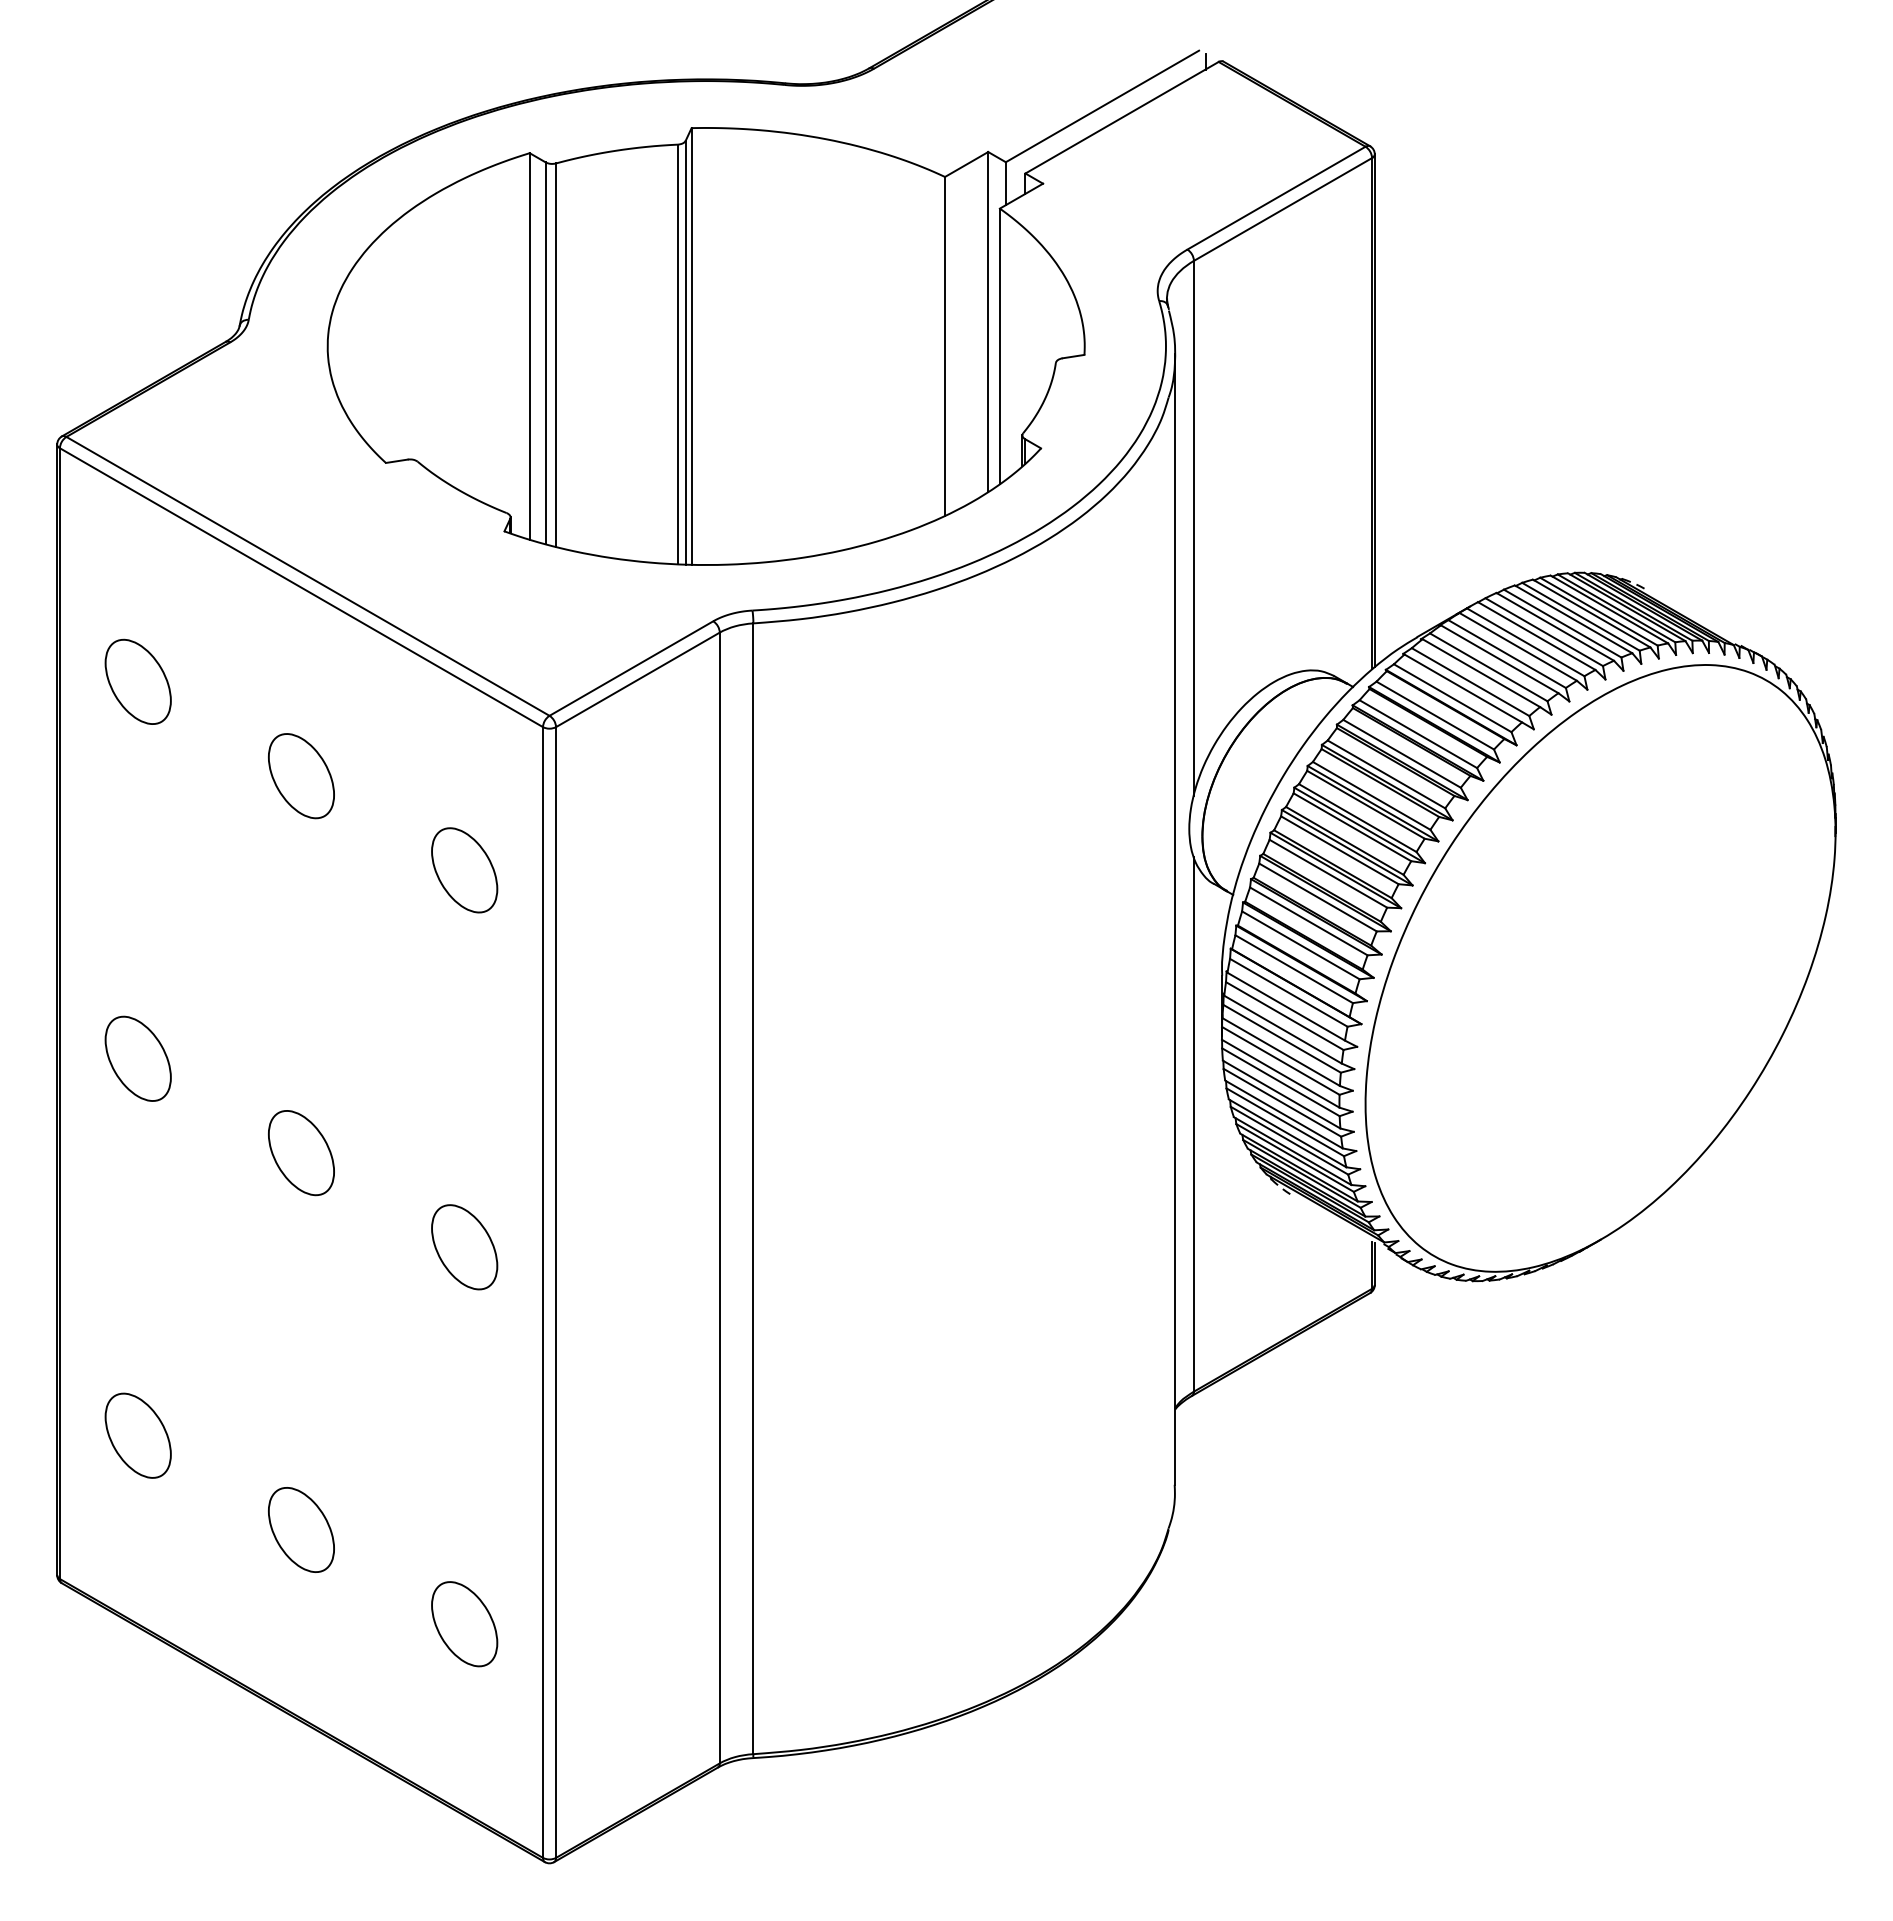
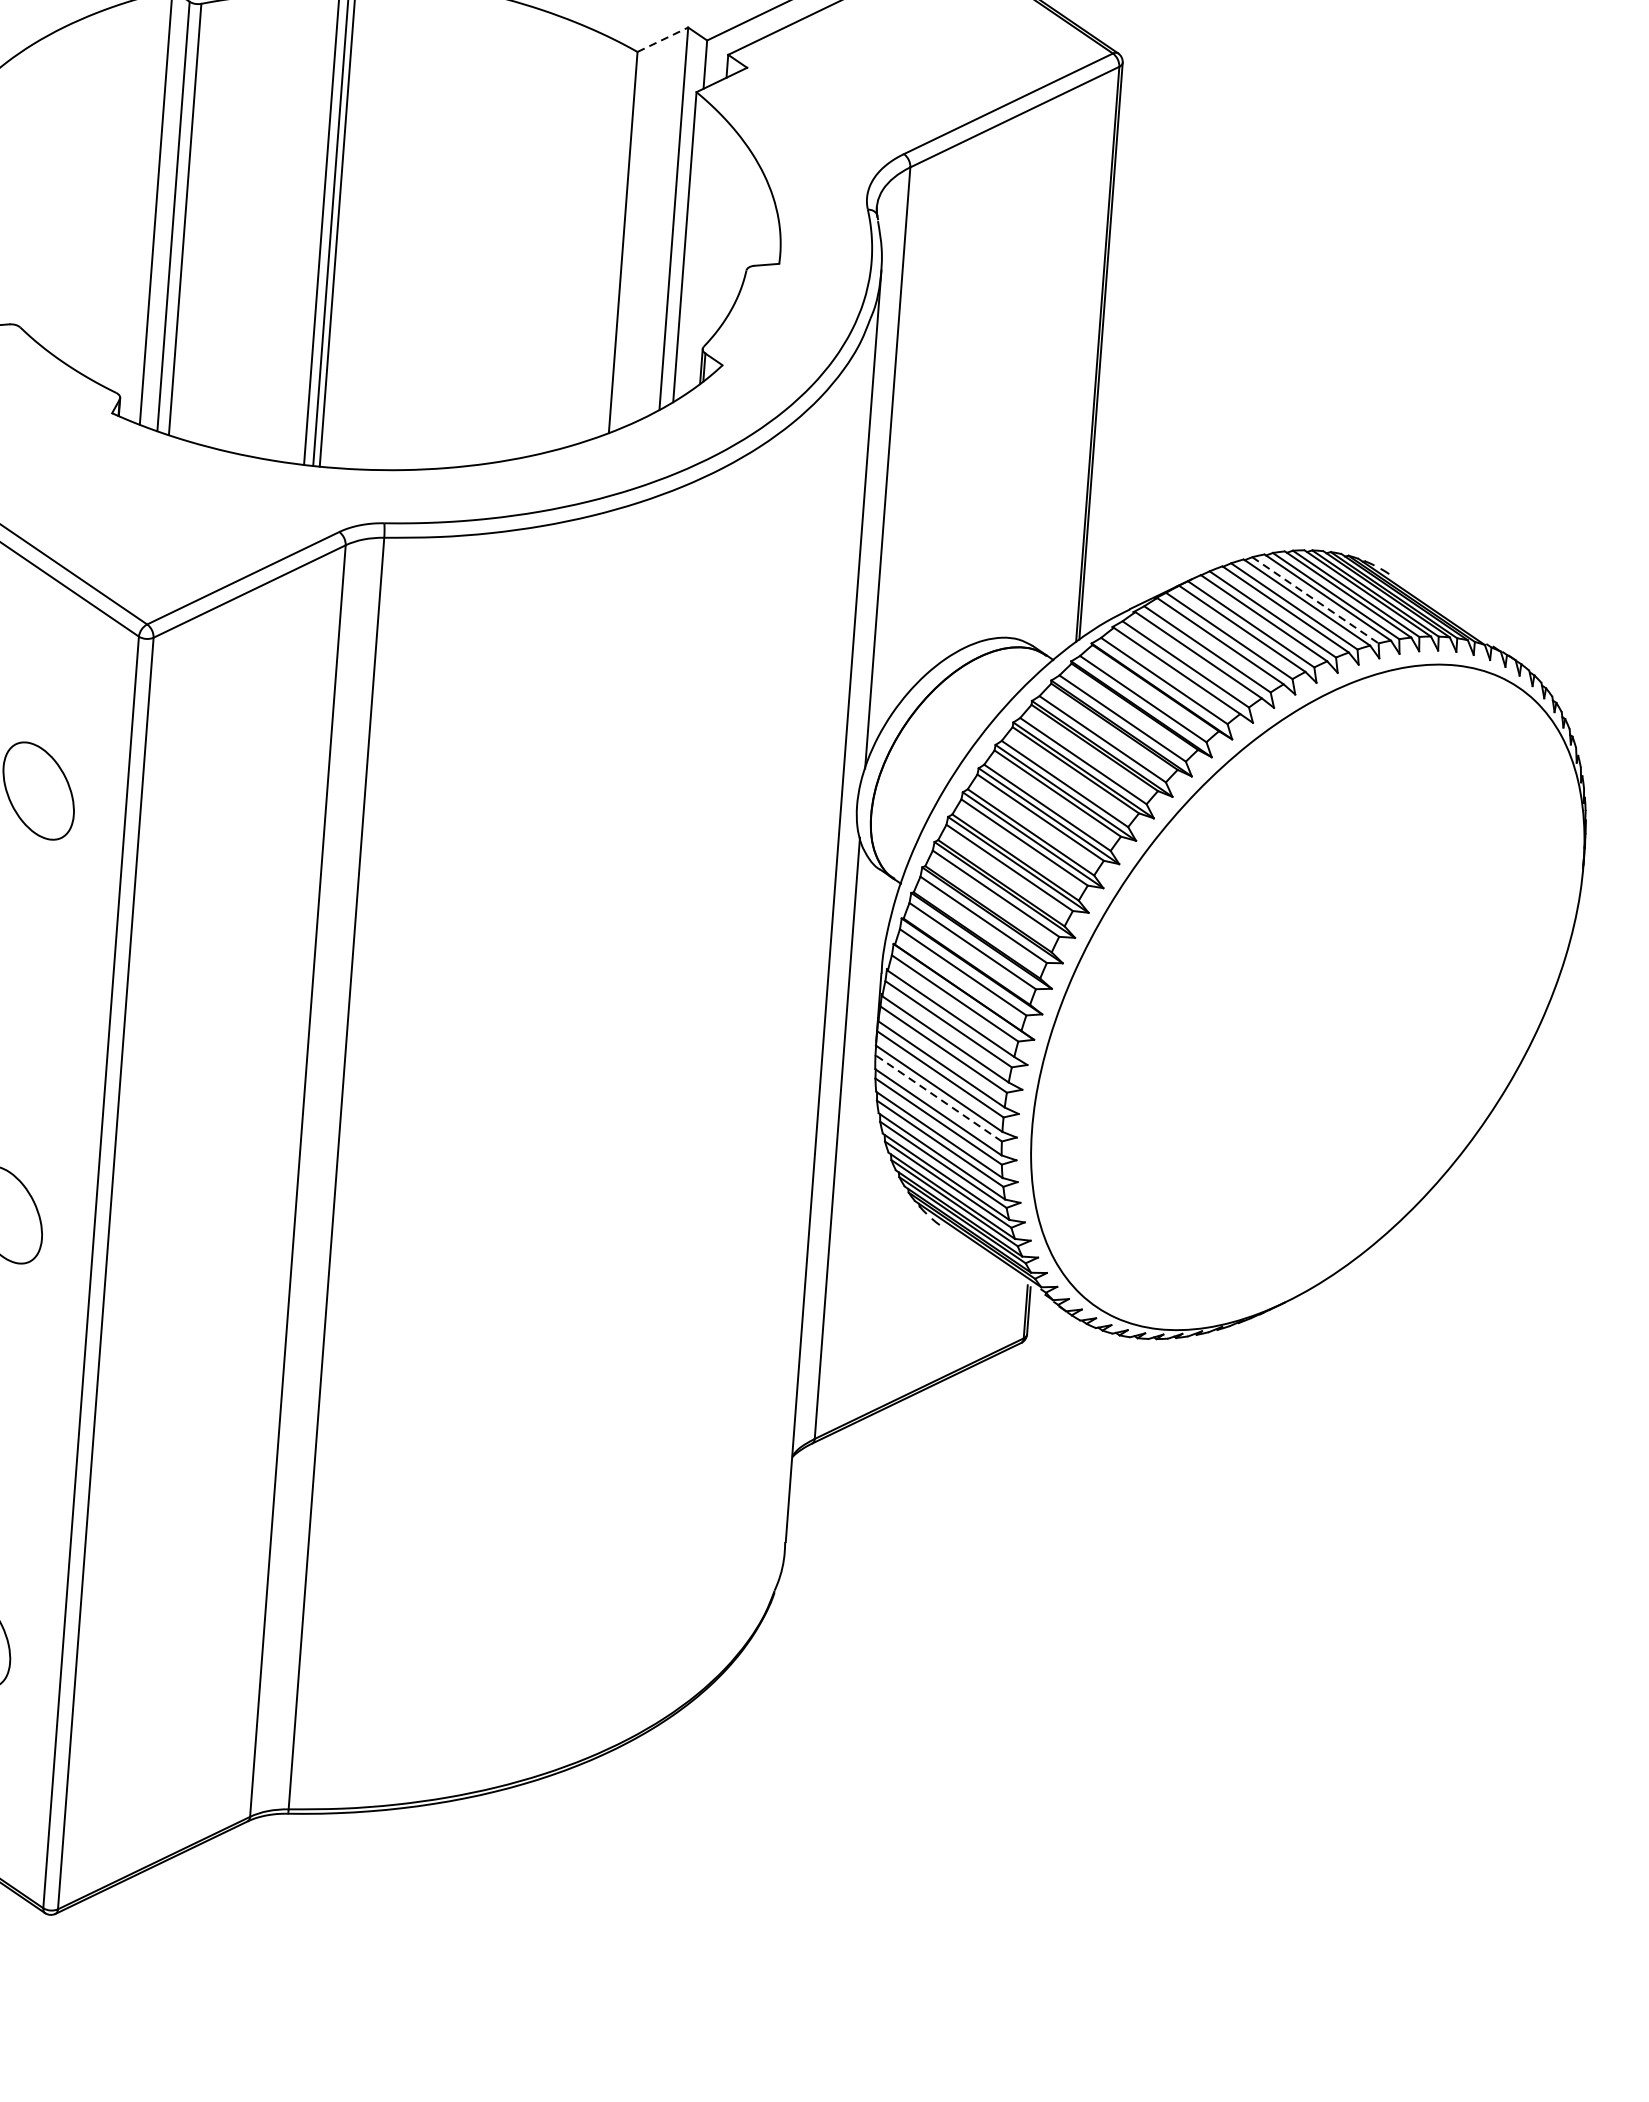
line: (966, 164) -> (662, 39), solid -> dashed
line: (1580, 616) -> (1314, 599), solid -> dashed
line: (1280, 1082) -> (938, 1098), solid -> dashed

